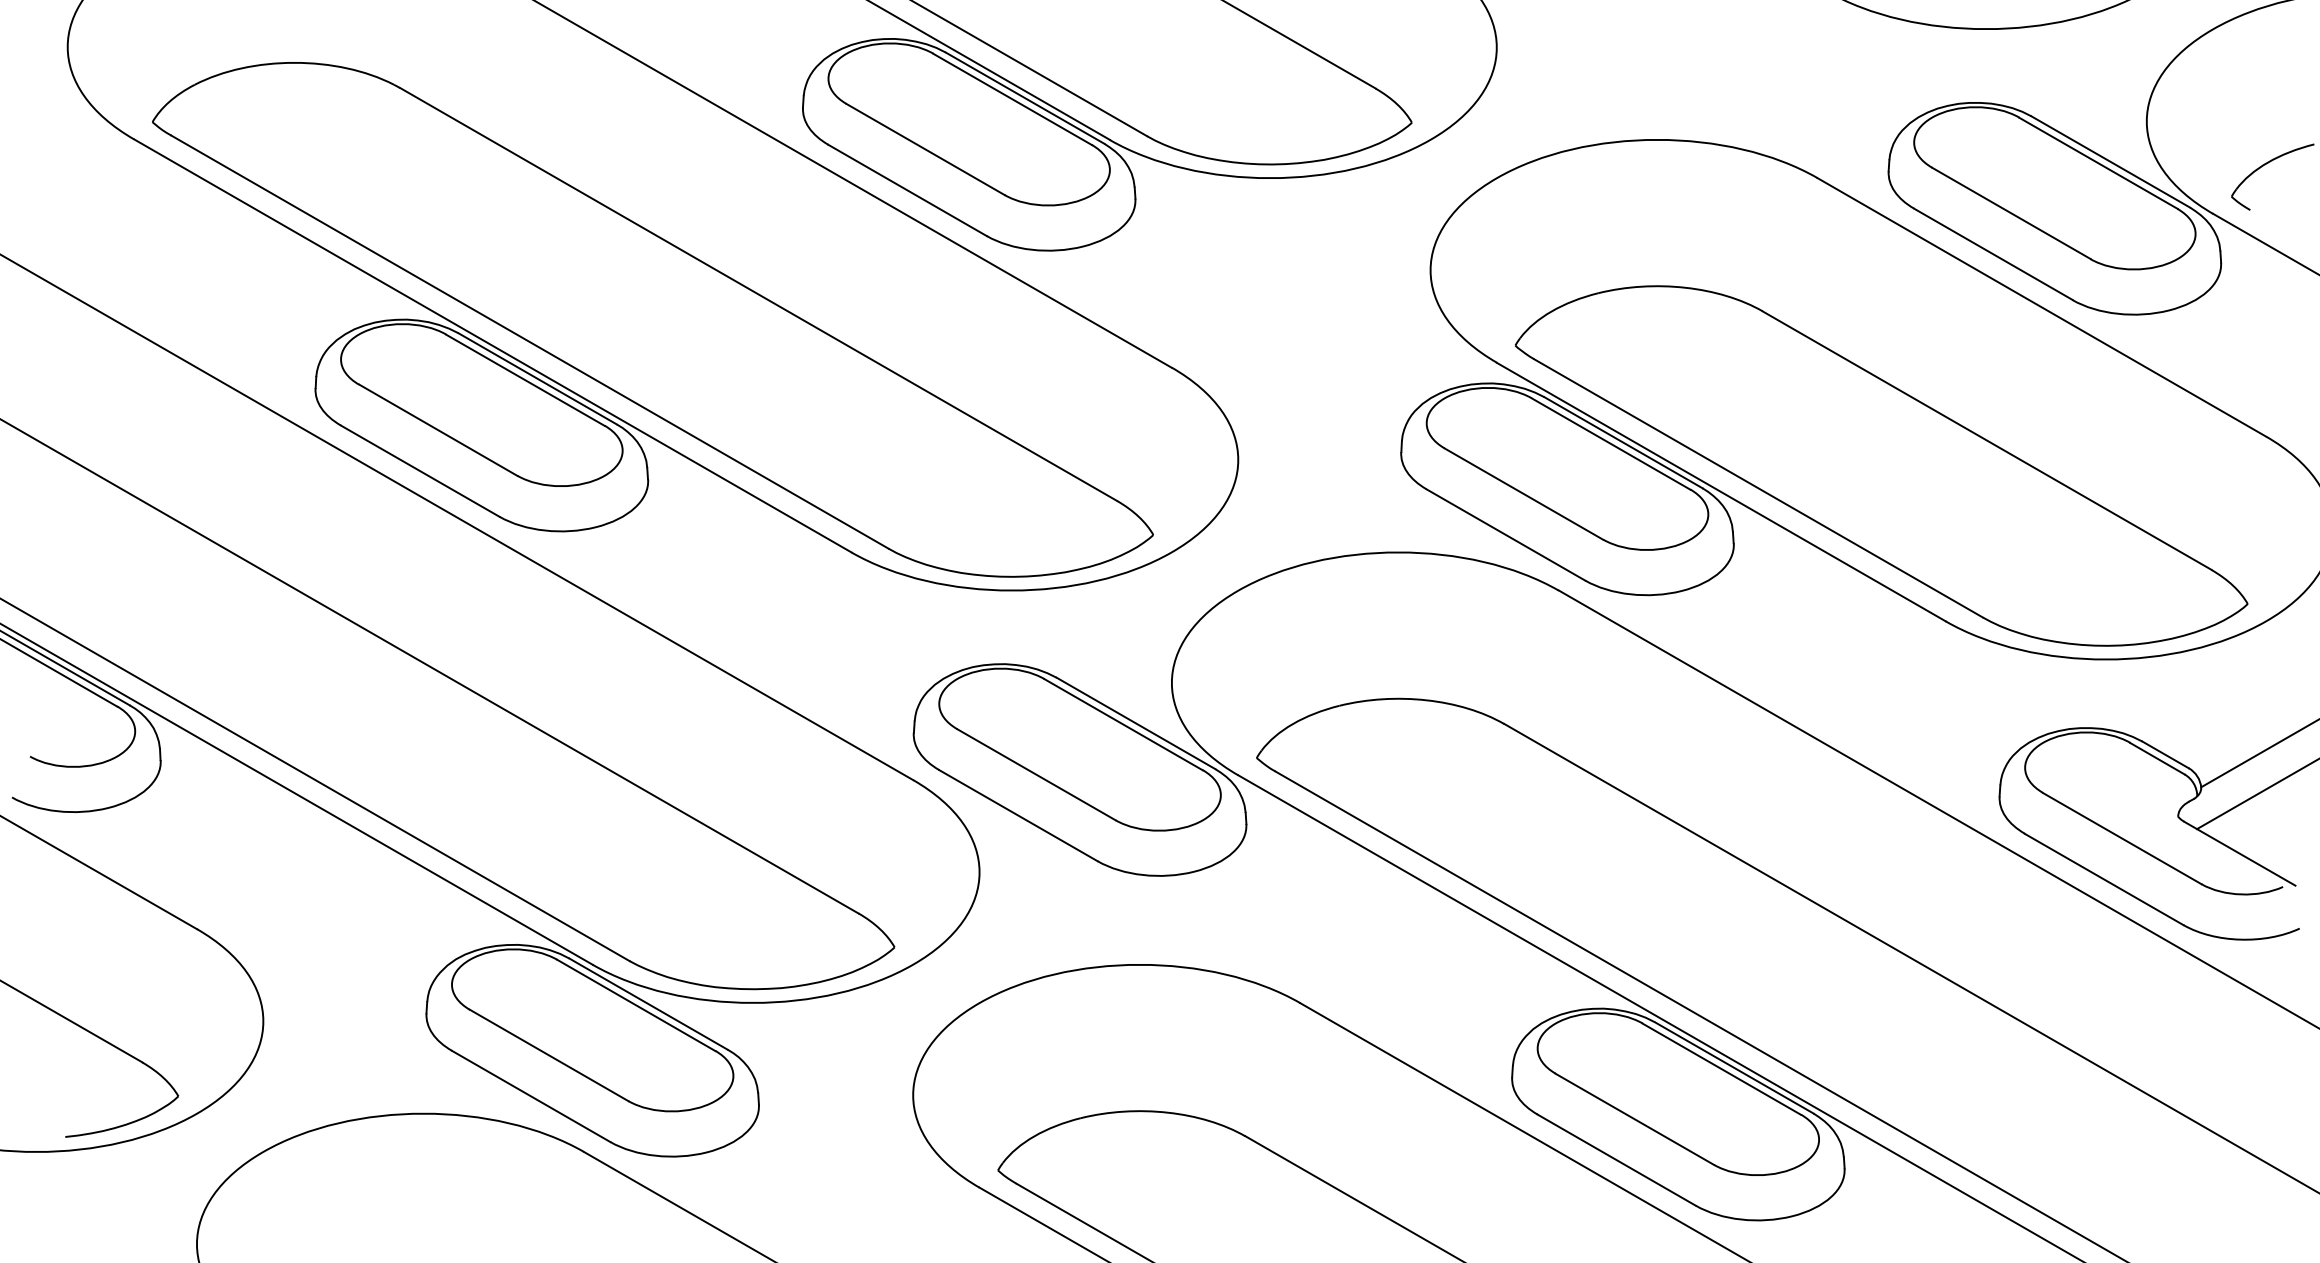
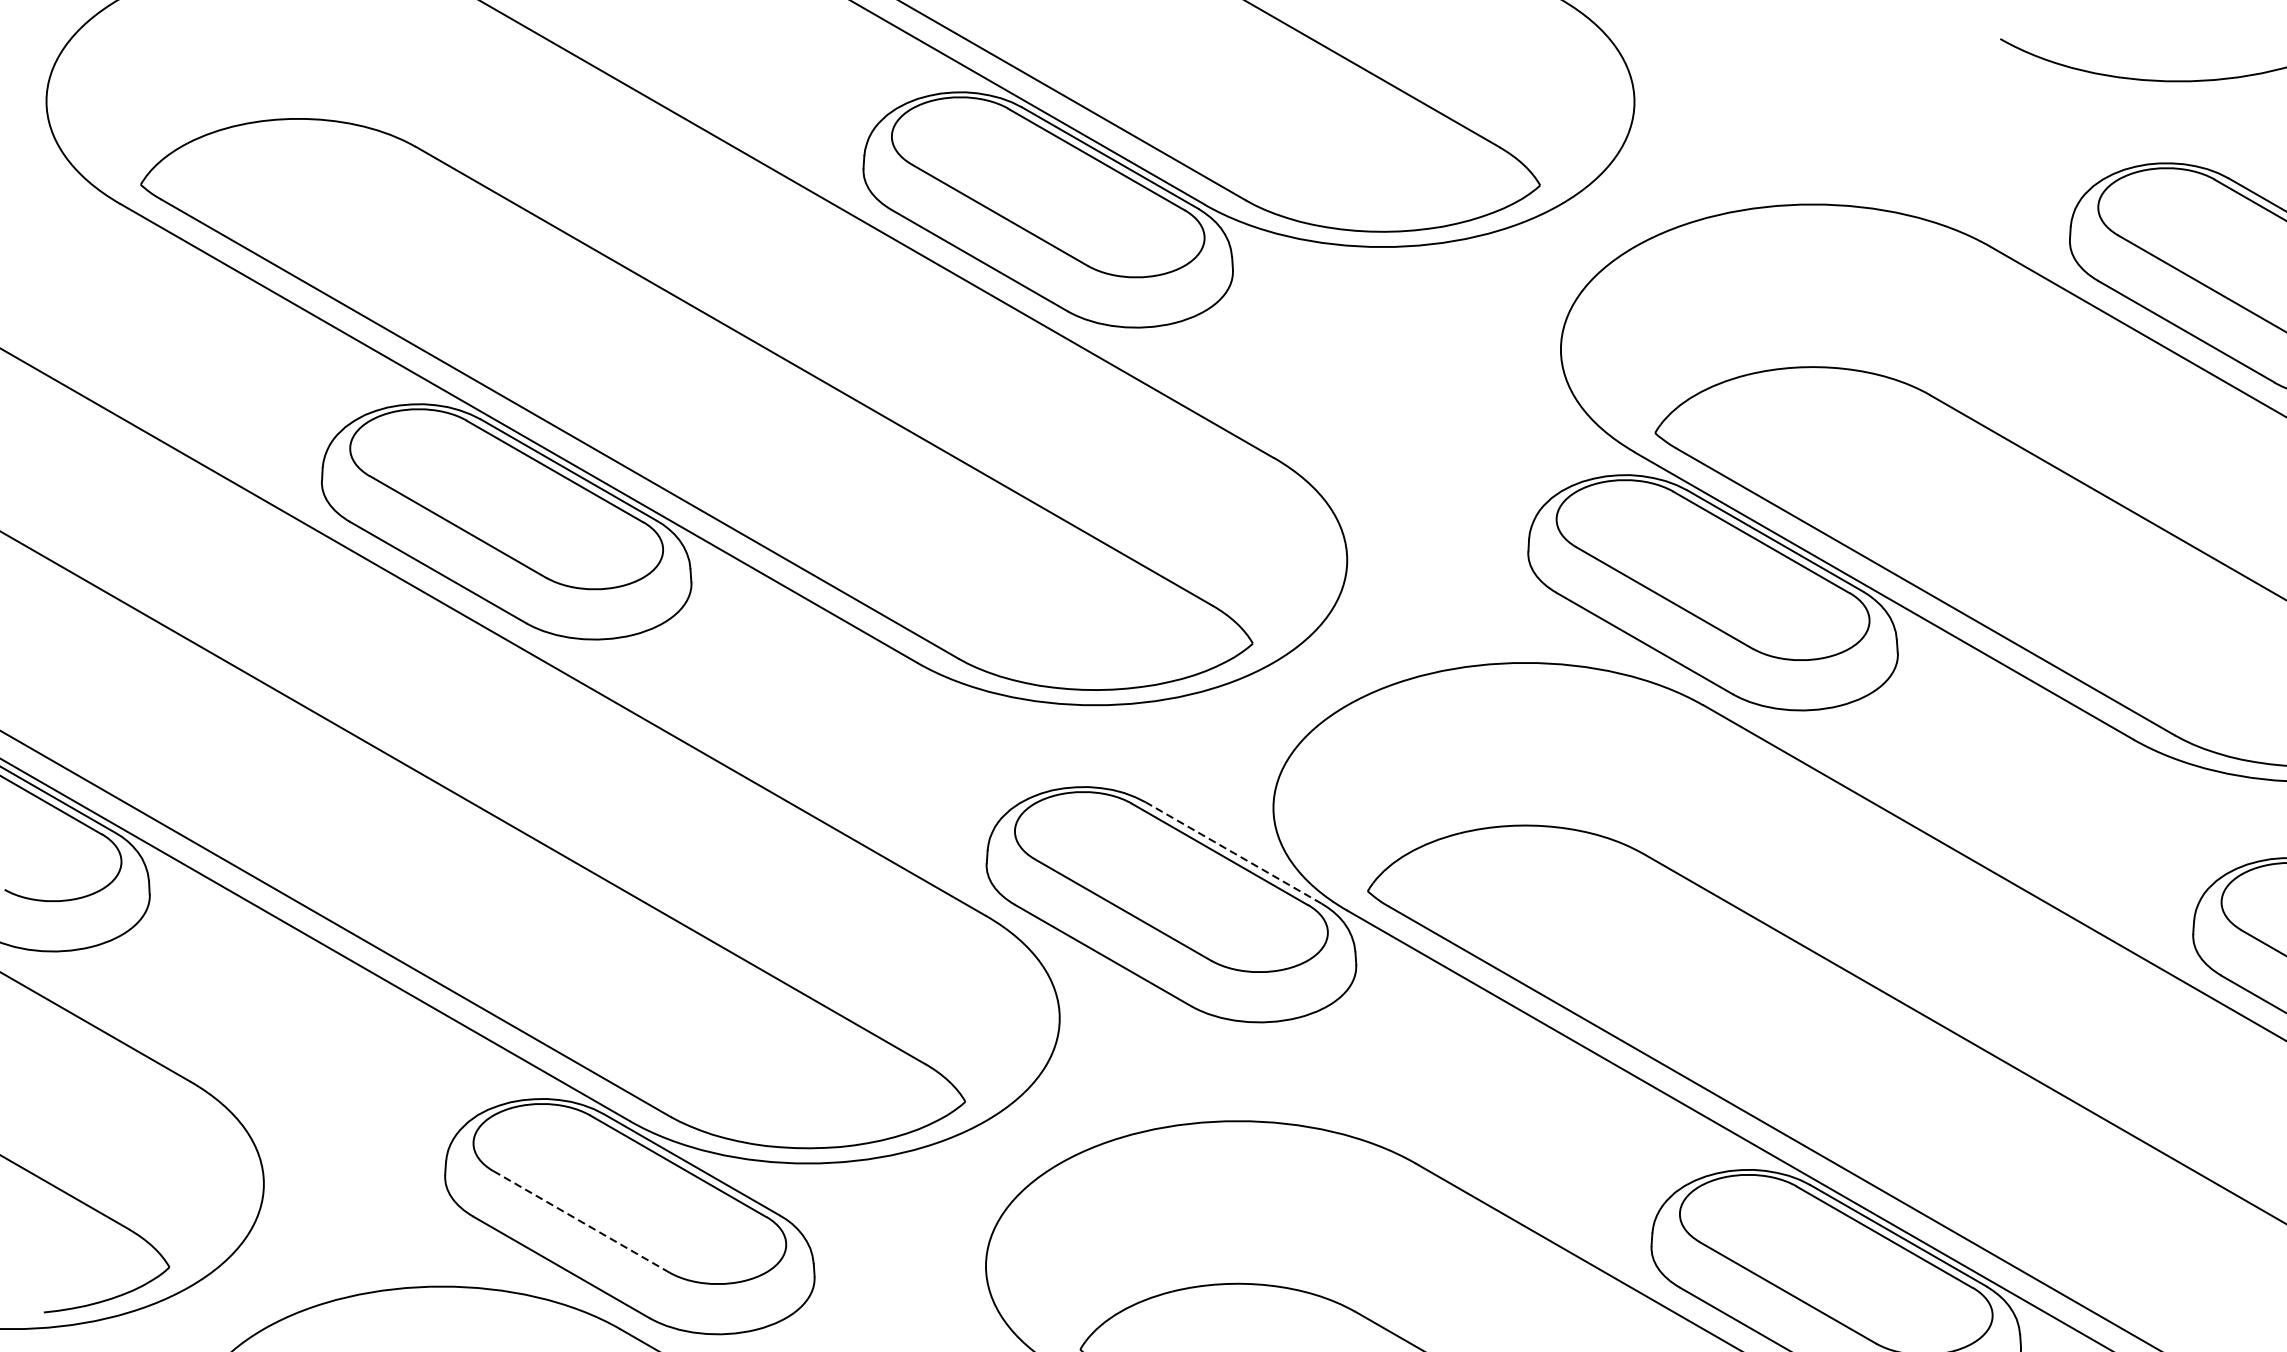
line: (1135, 723) -> (1233, 853), solid -> dashed
line: (549, 1055) -> (581, 1221), solid -> dashed

